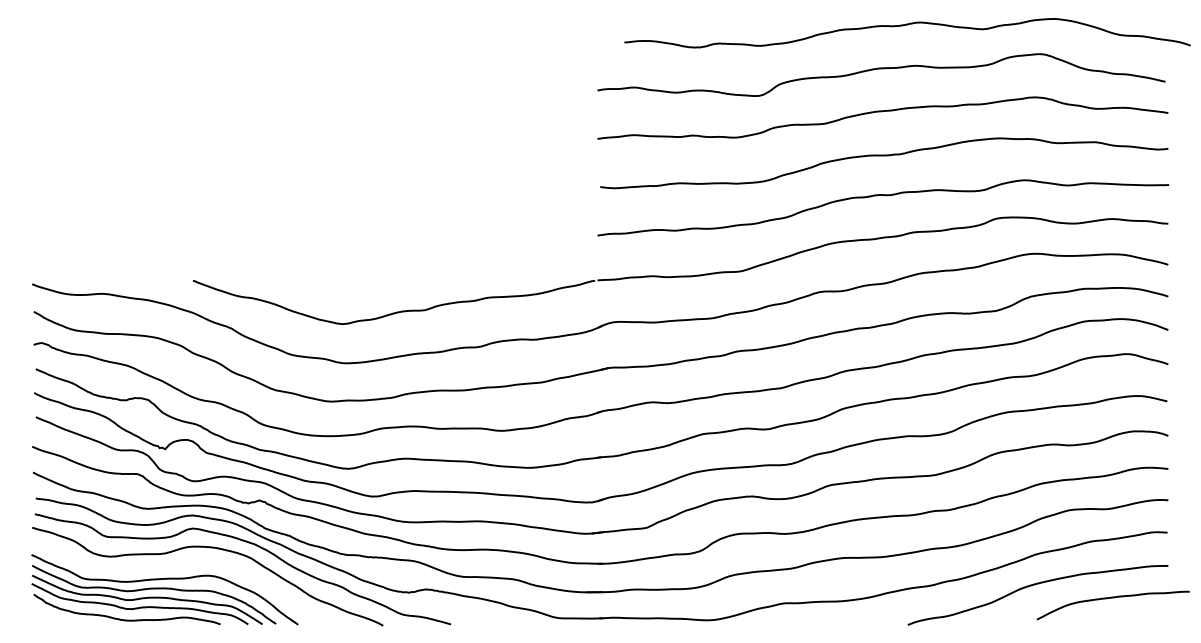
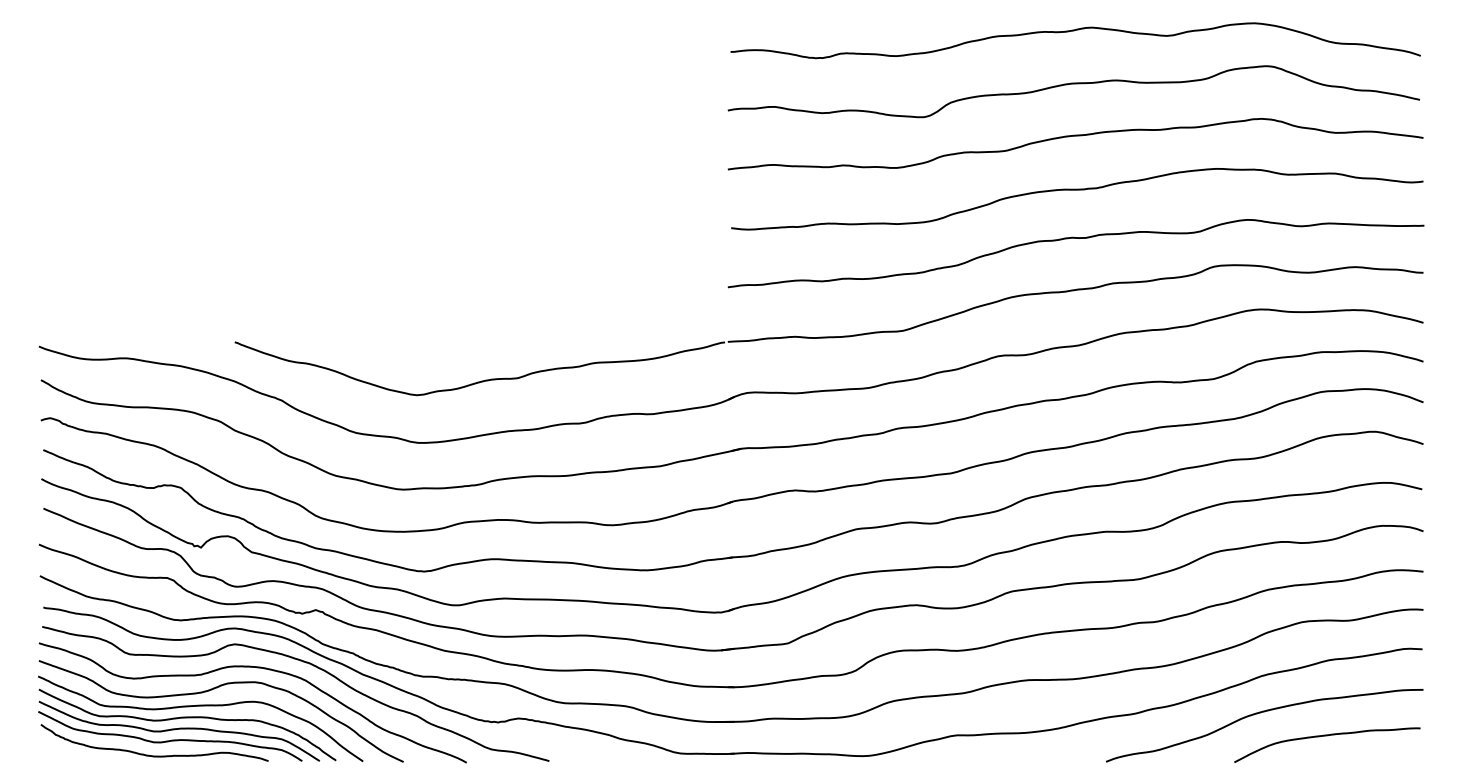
curve: (906, 25) -> (1074, 31), moved
curve: (174, 566) -> (212, 690), added
curve: (1113, 598) -> (1327, 736), moved

